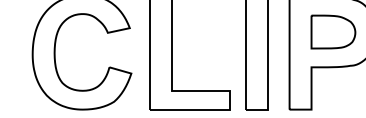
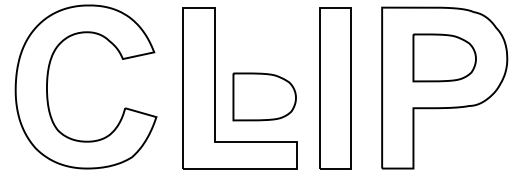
part: (207, 59) -> (264, 96), added

